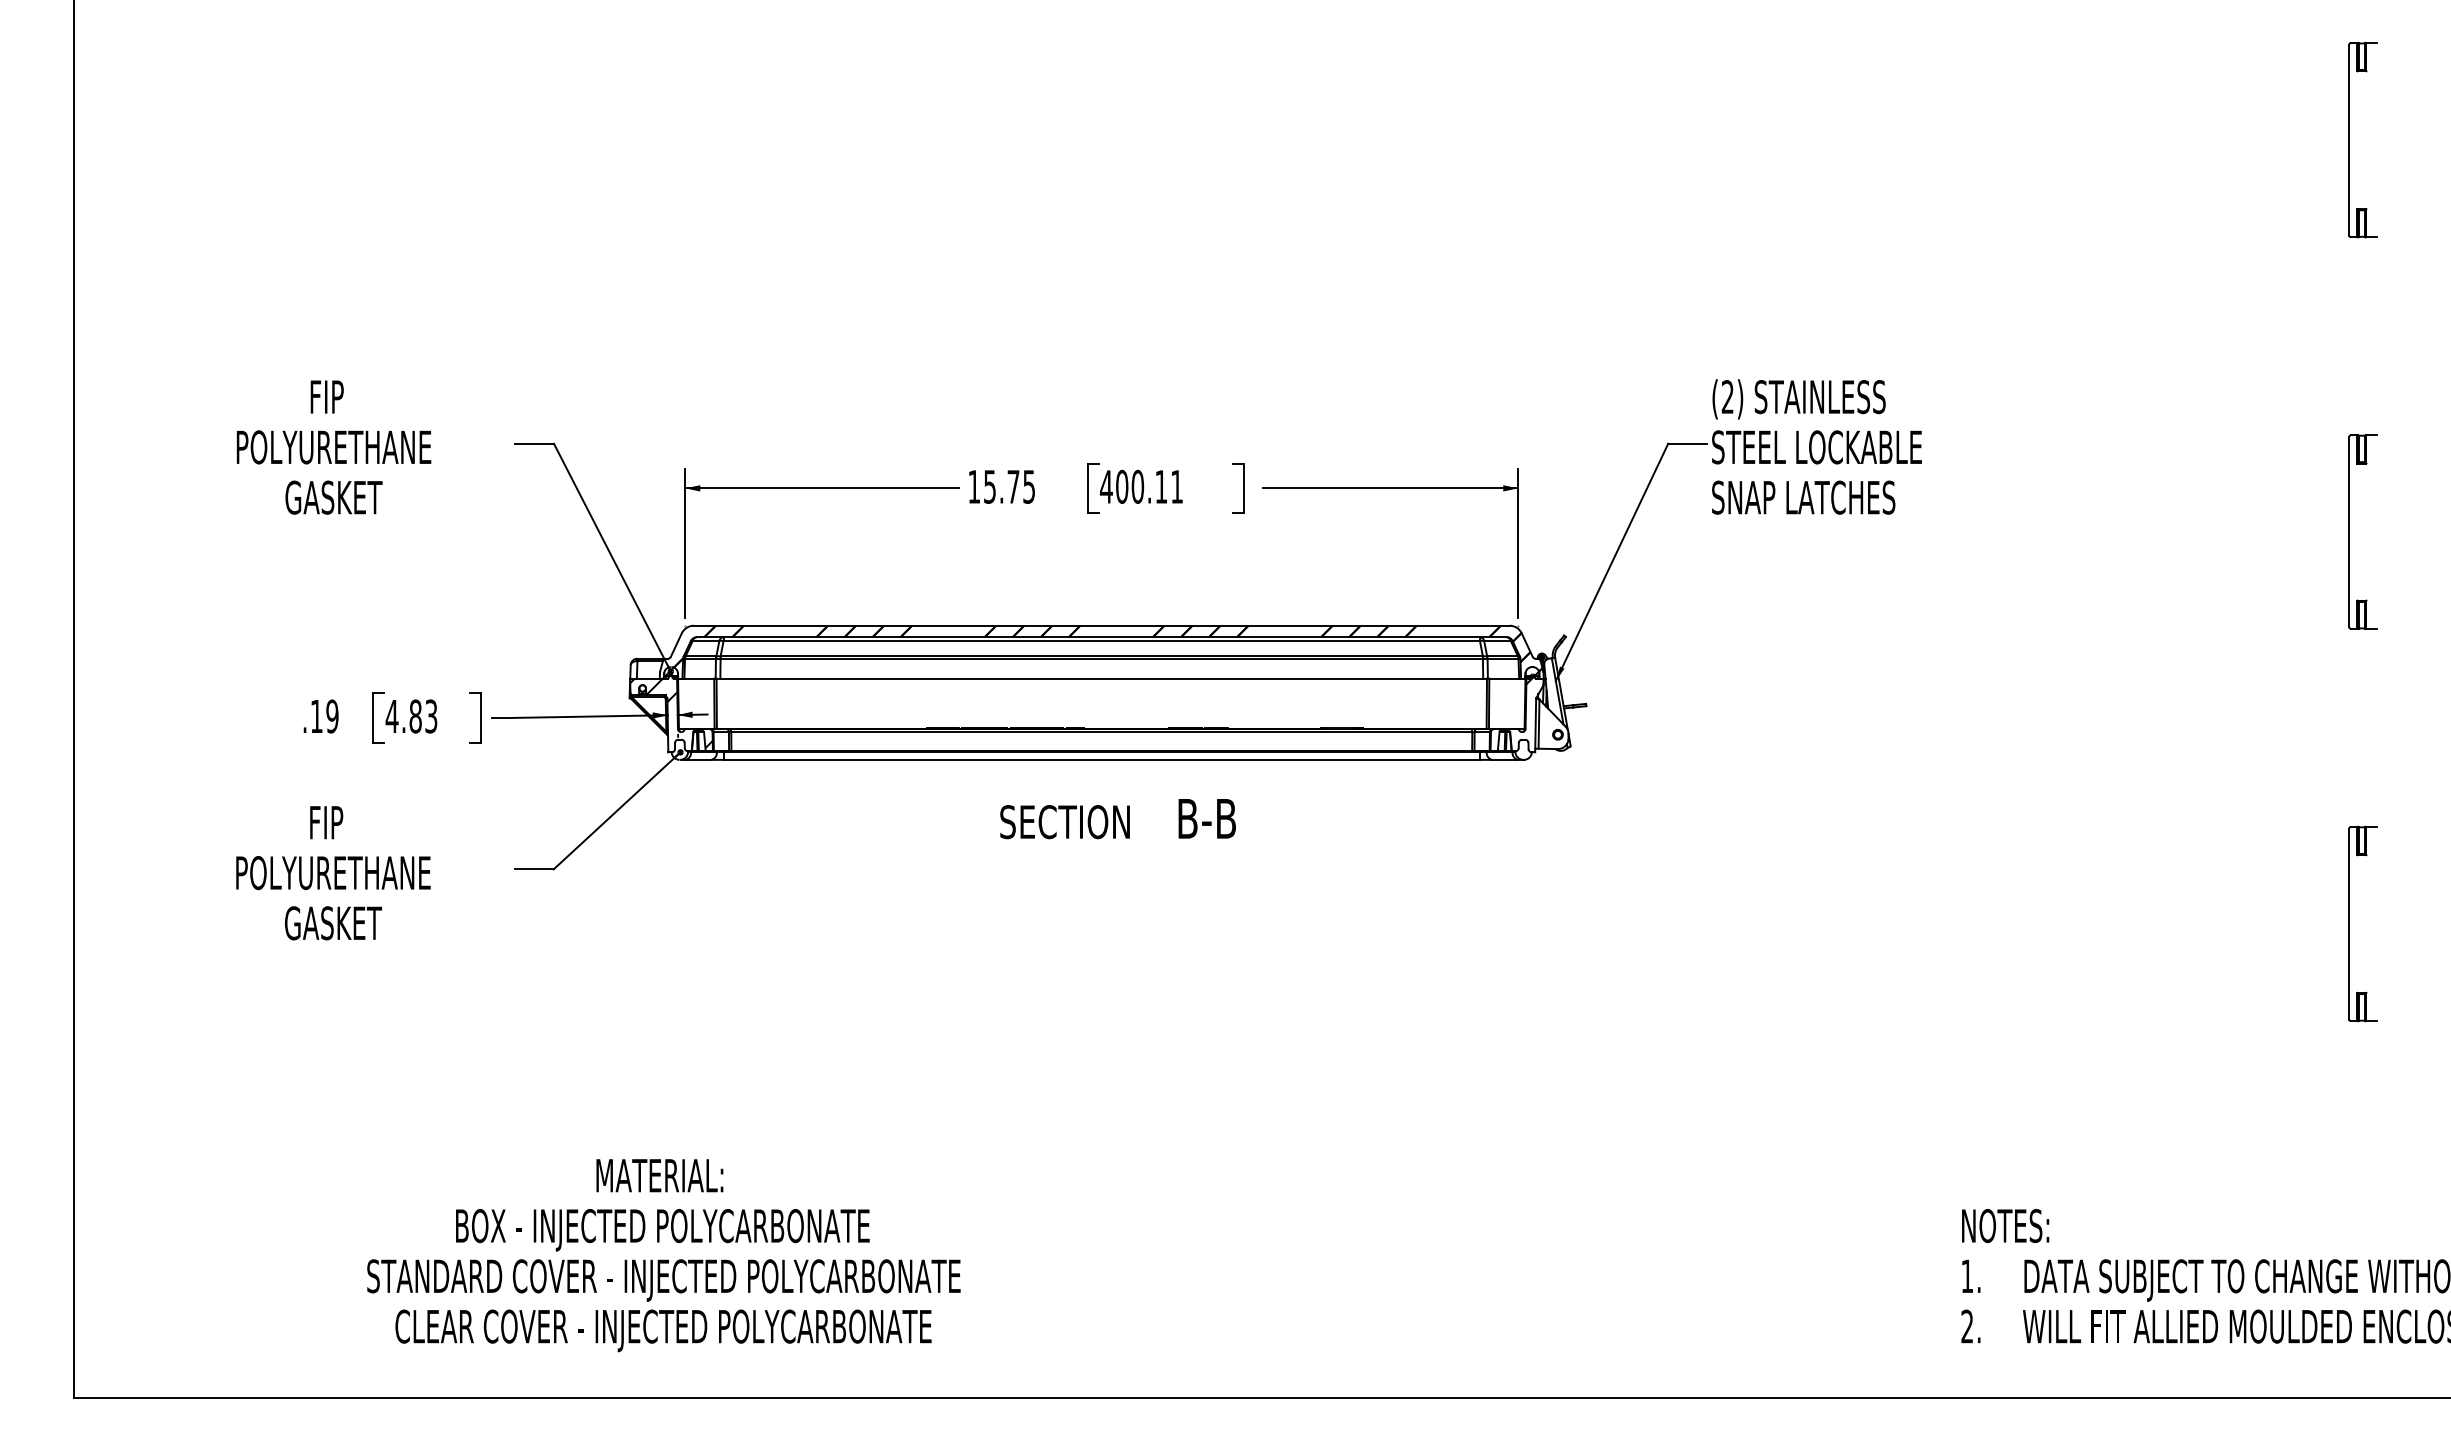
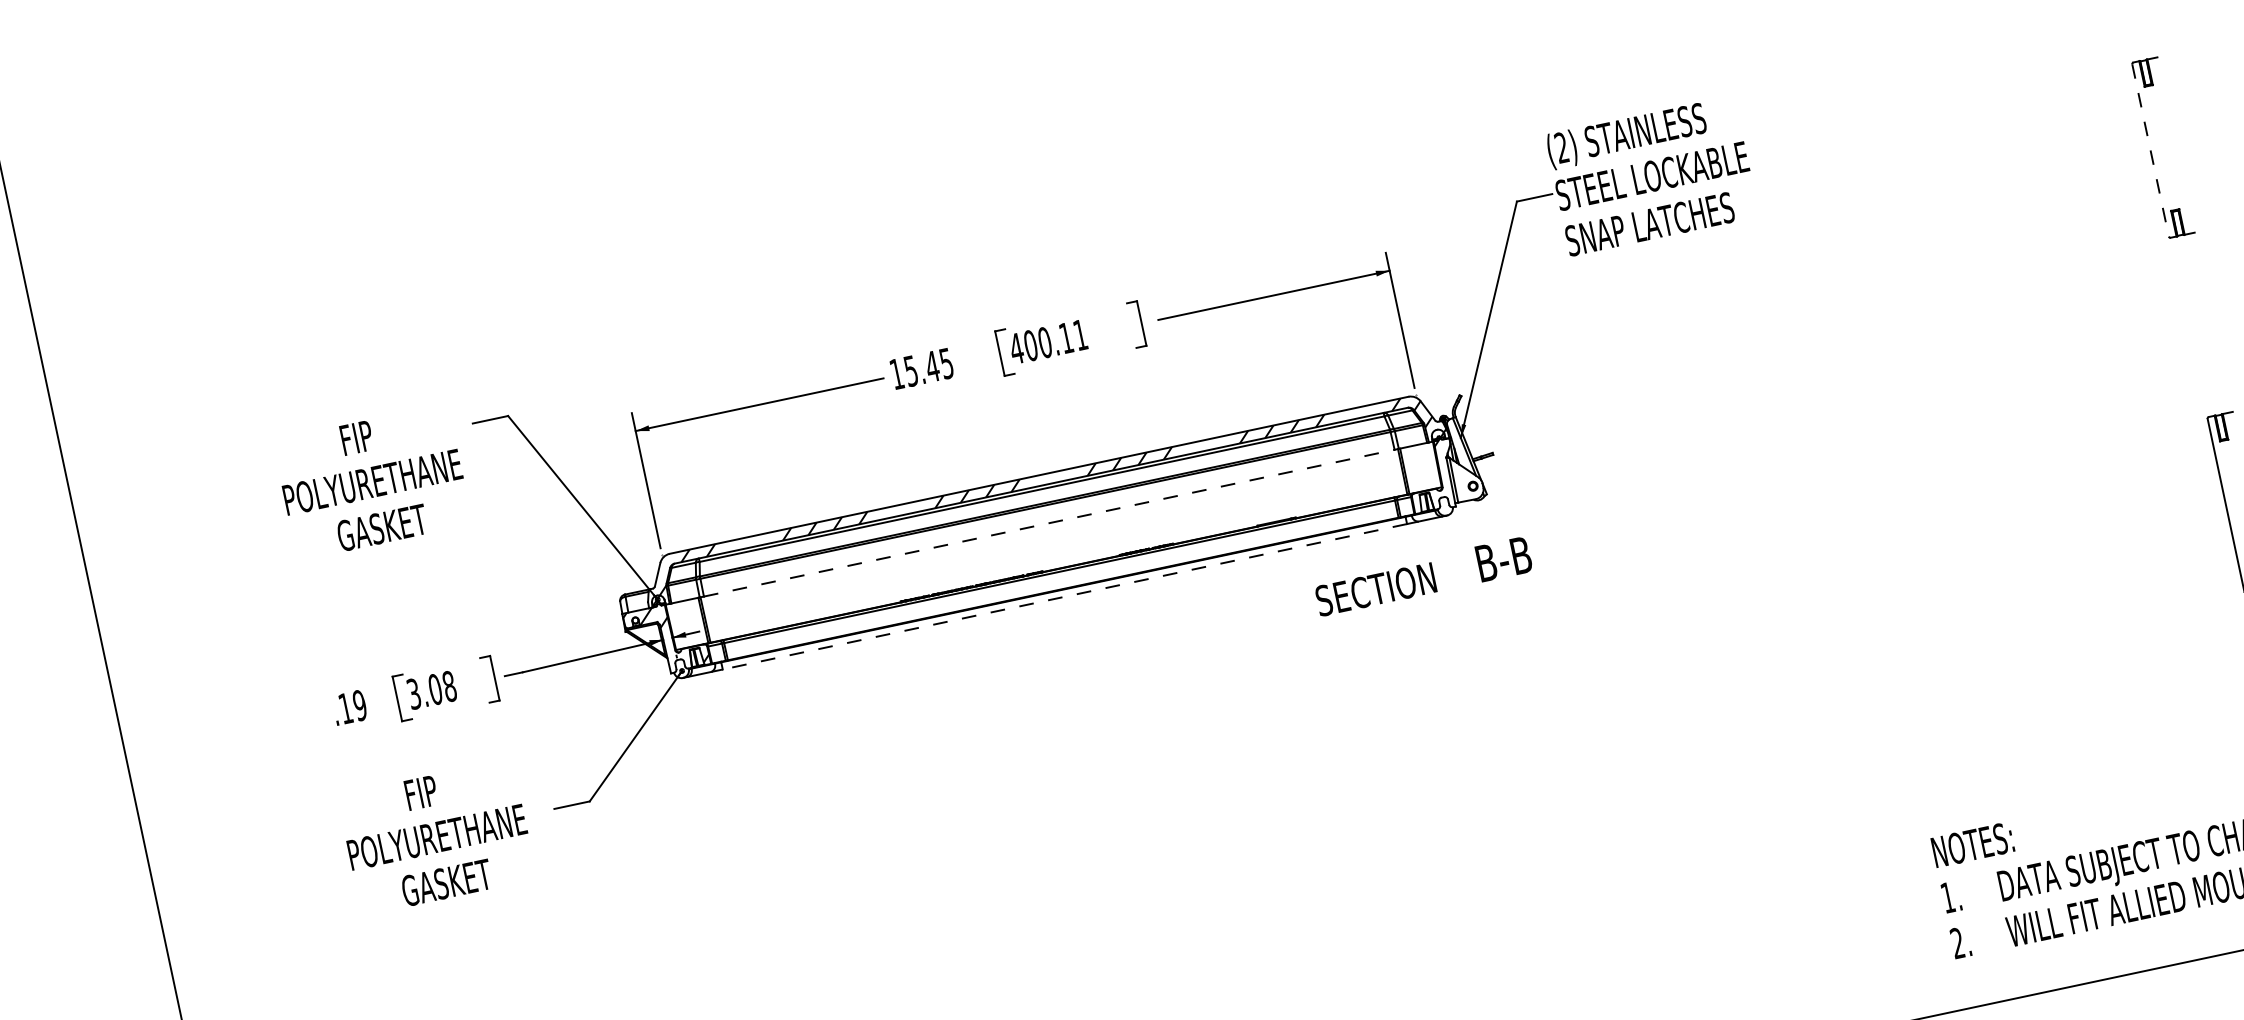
text: (333, 447) -> (372, 482), moved
text: (1013, 486) -> (932, 366), 15.75 -> 15.45
line: (2349, 532) -> (2150, 150), solid -> dashed
hatch: (1102, 651) -> (1044, 498), removed
line: (1102, 678) -> (1049, 522), solid -> dashed
text: (411, 716) -> (431, 690), 4.83 -> 3.08
line: (1101, 759) -> (1064, 596), solid -> dashed
text: (1117, 819) -> (1422, 577), moved
text: (333, 873) -> (437, 837), moved

